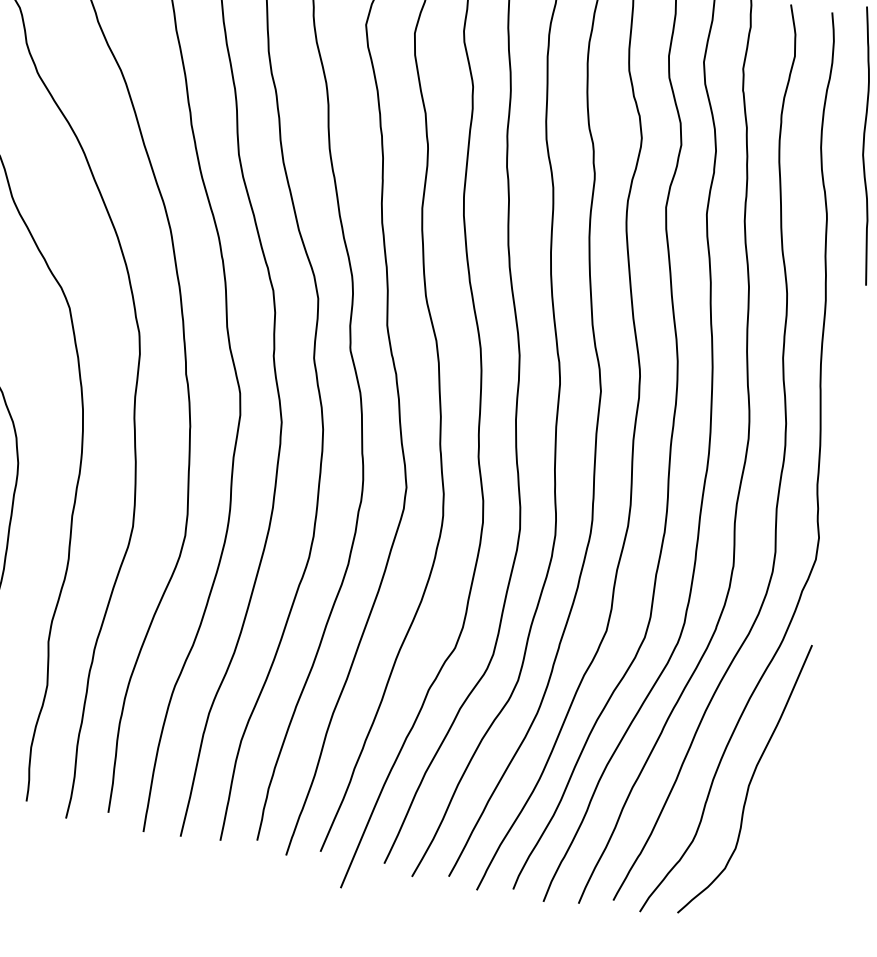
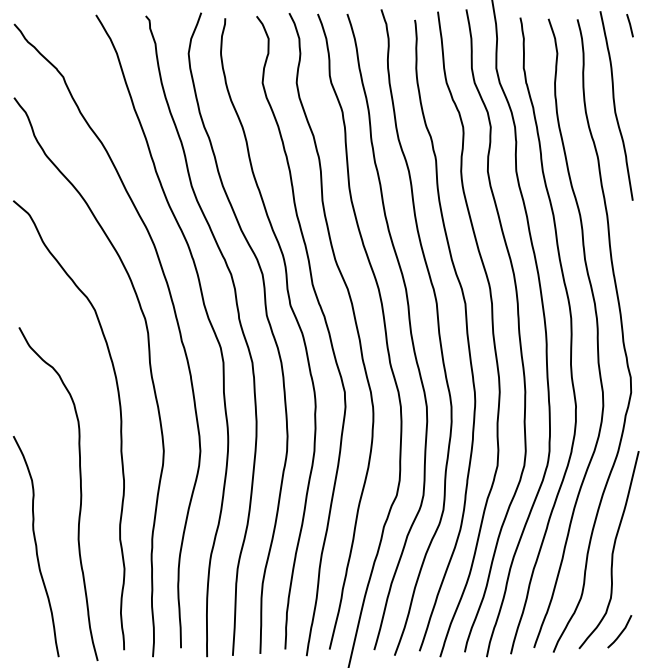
line: (740, 899) -> (620, 632), added

